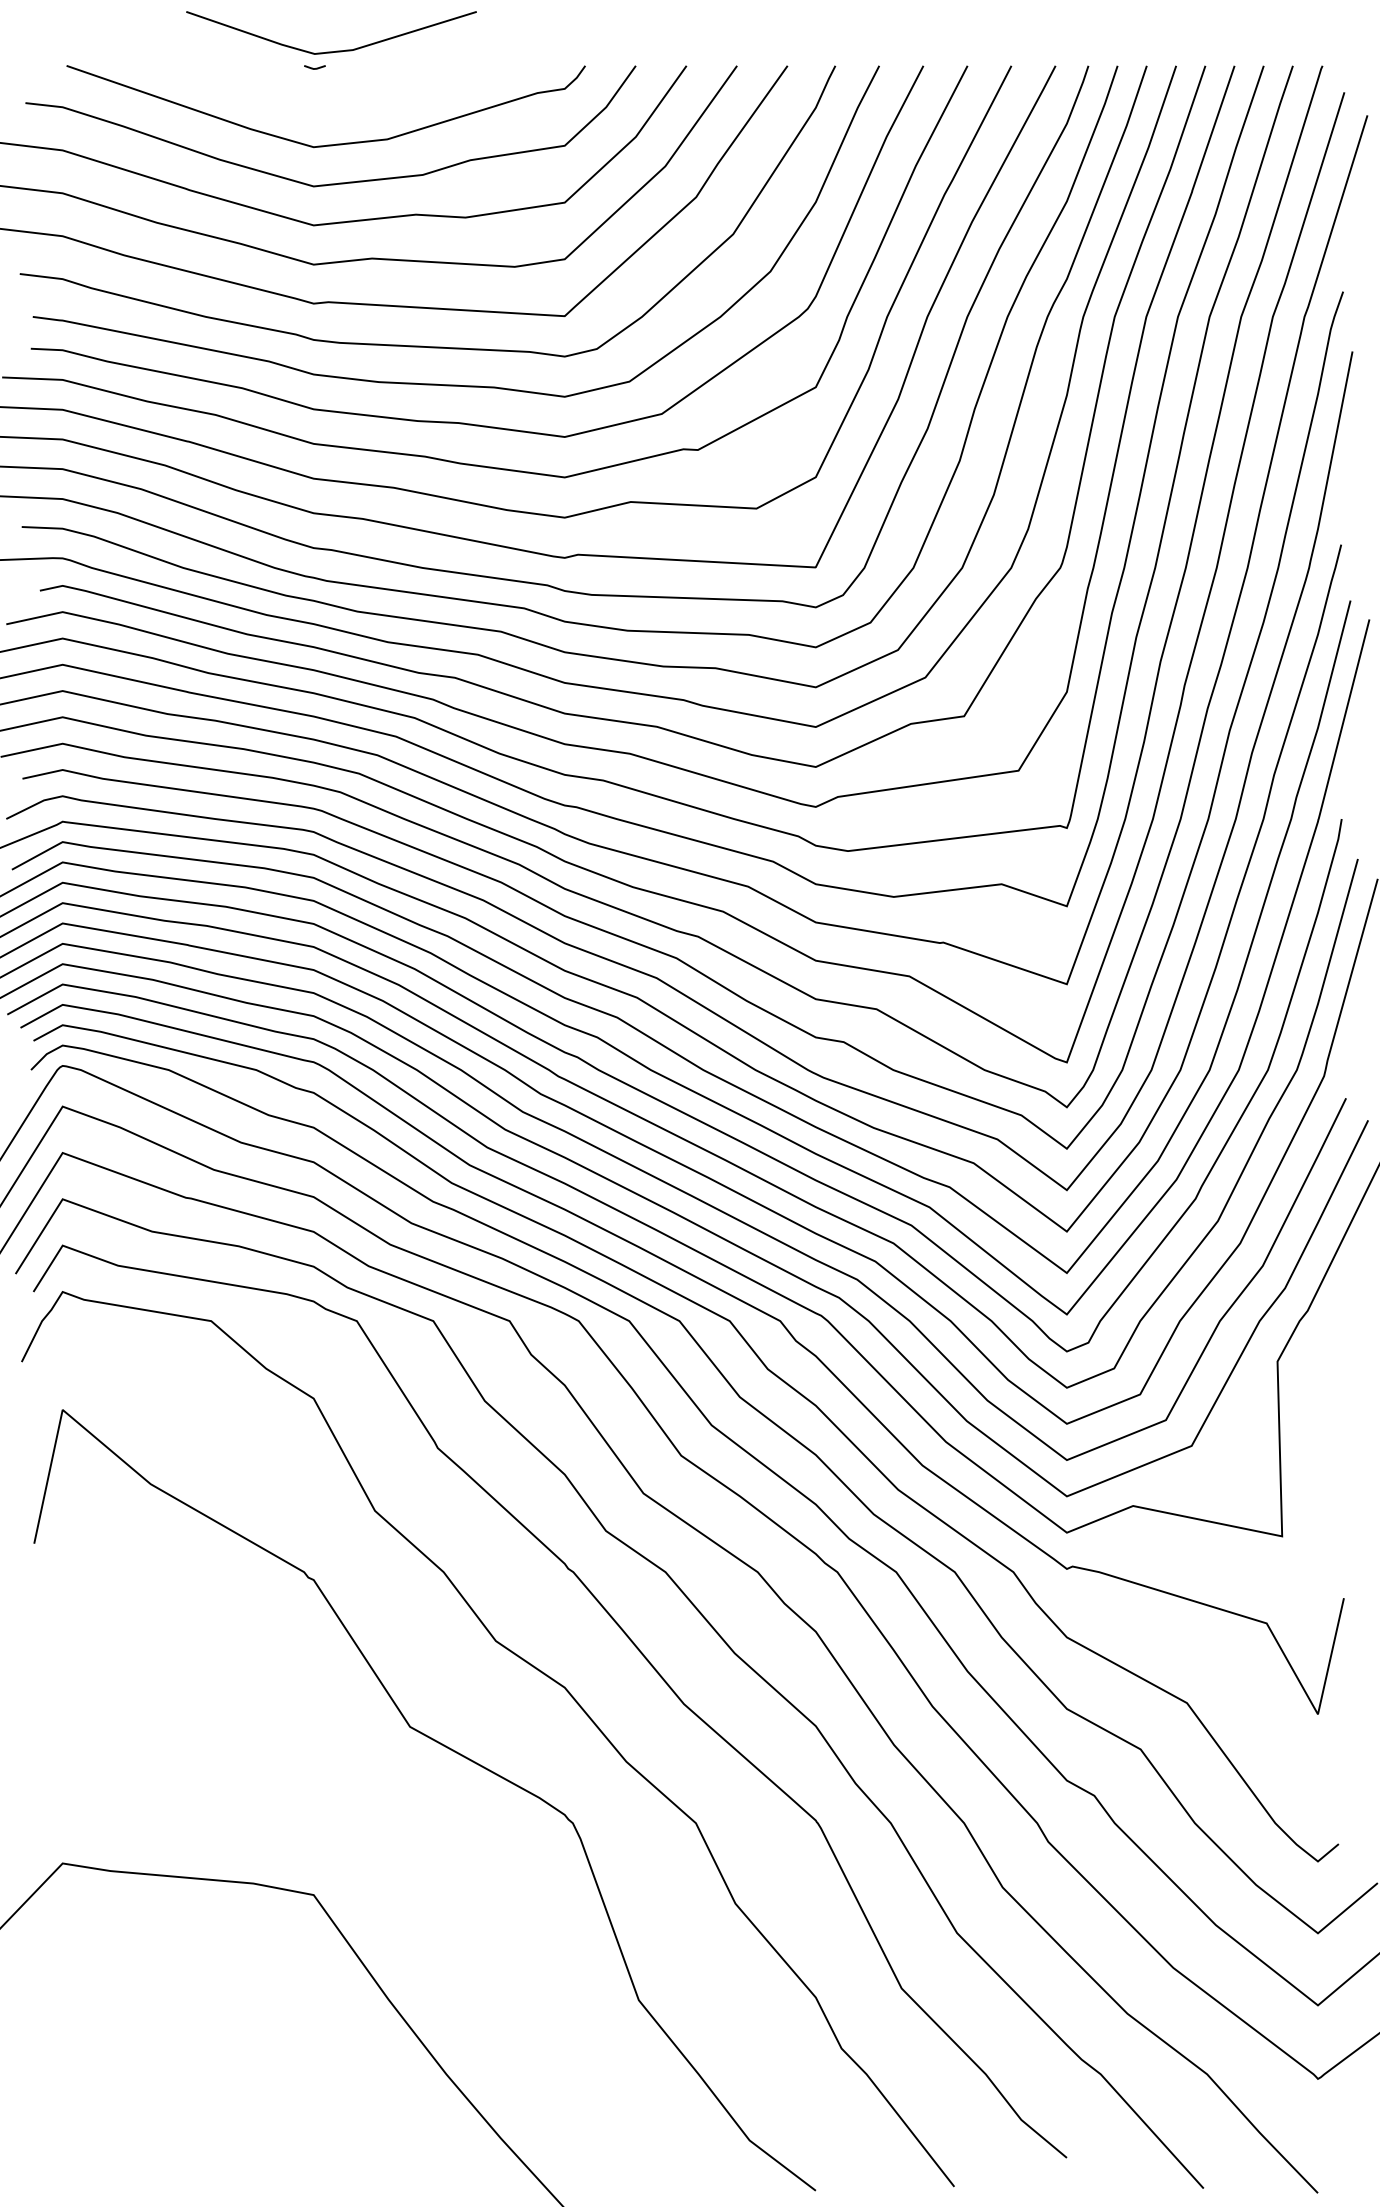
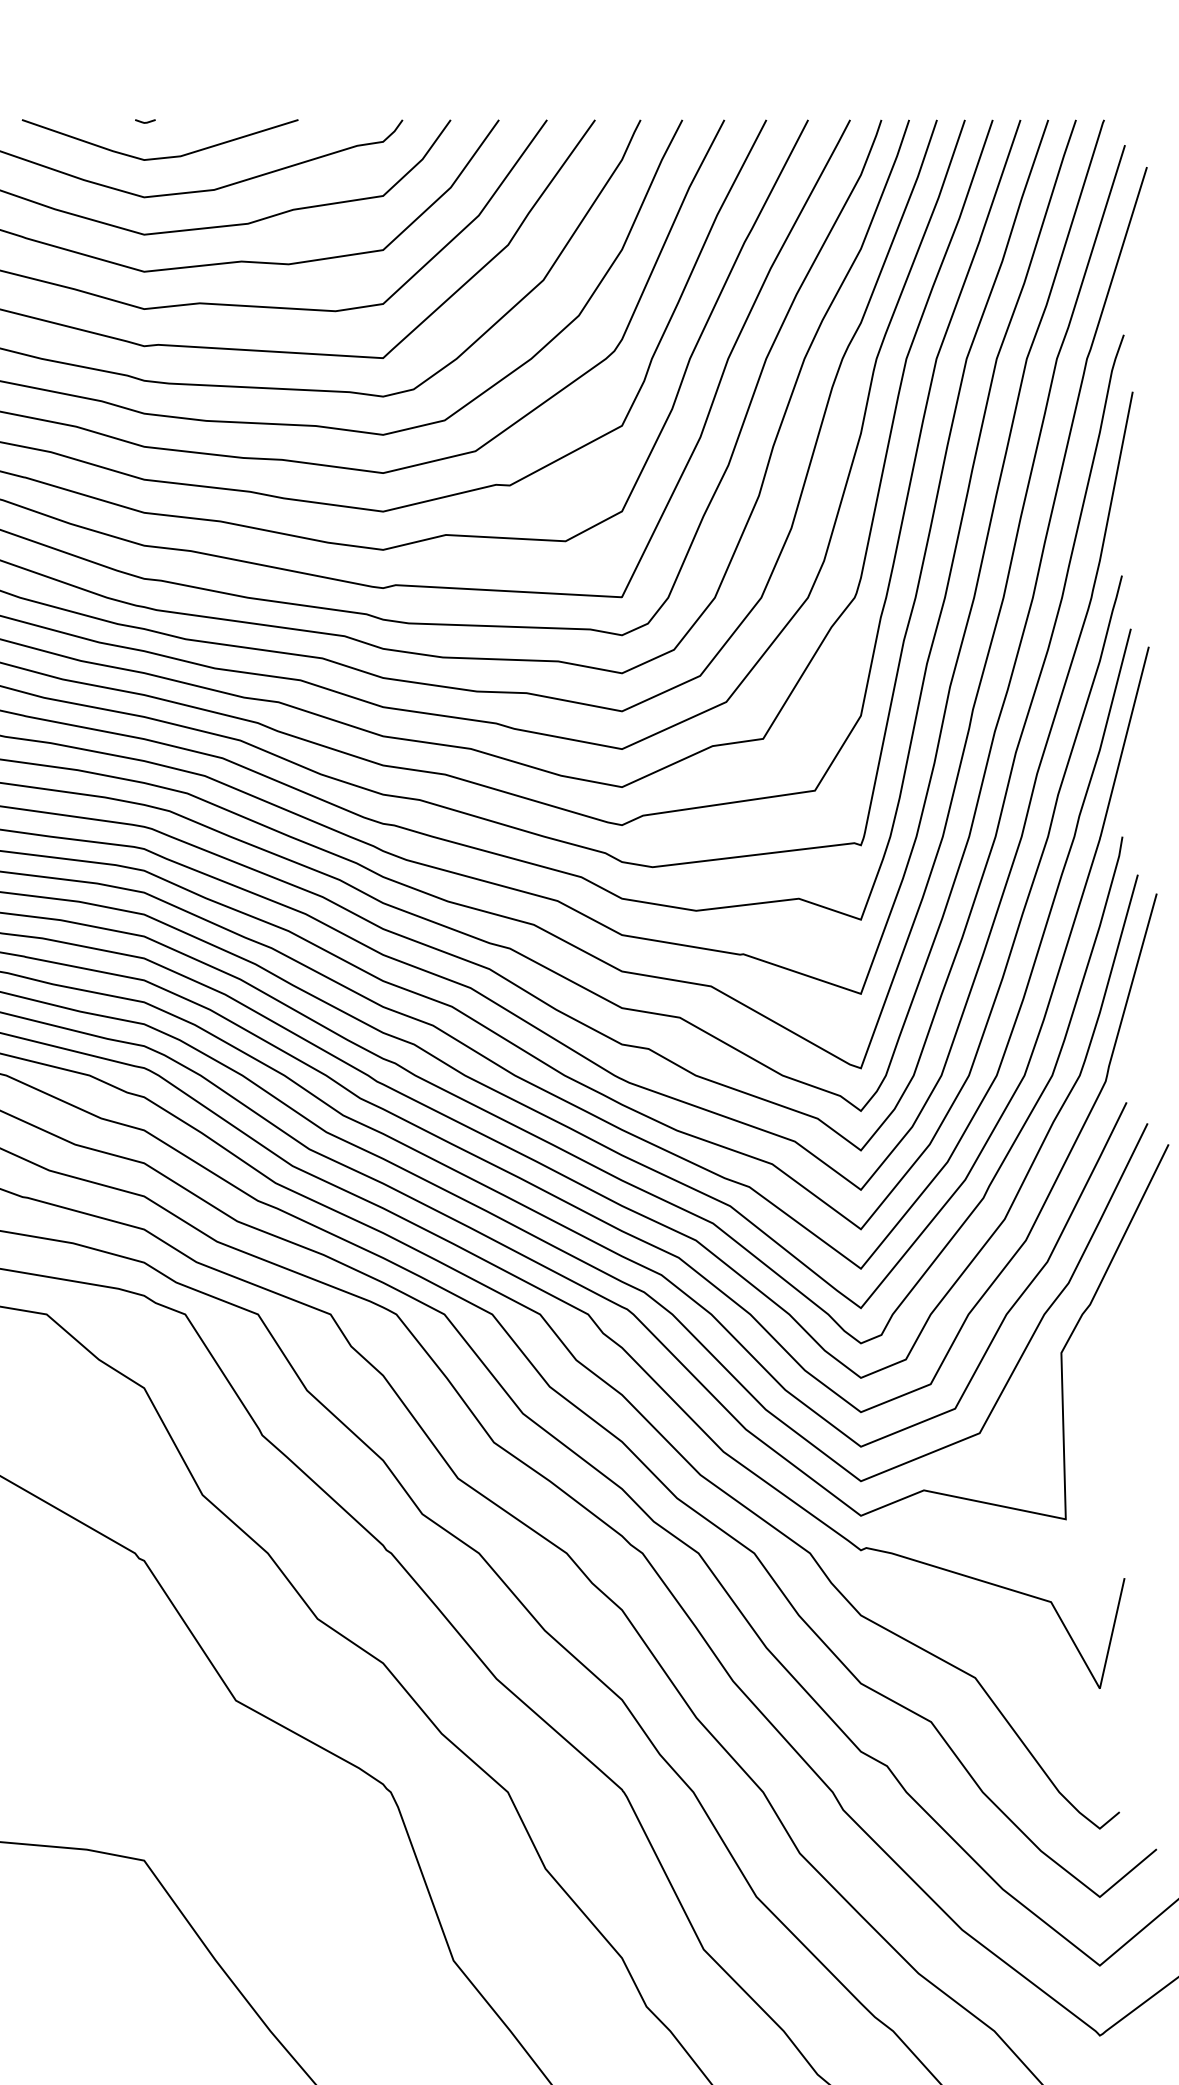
line: (336, 50) -> (164, 156), moved

